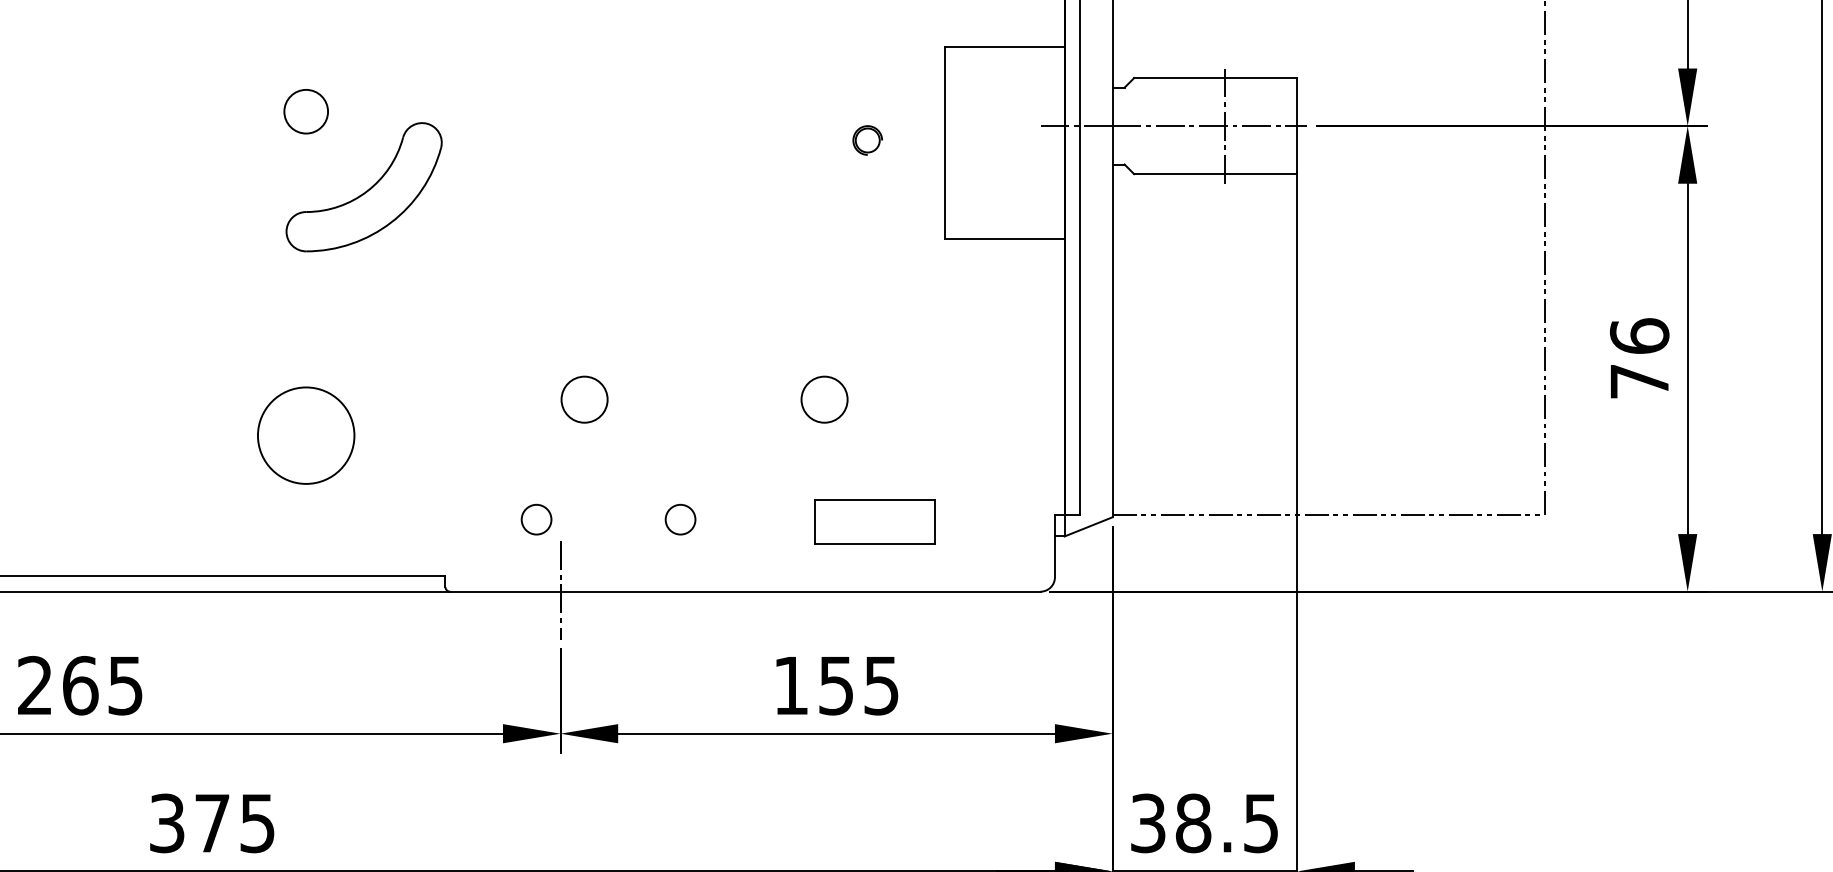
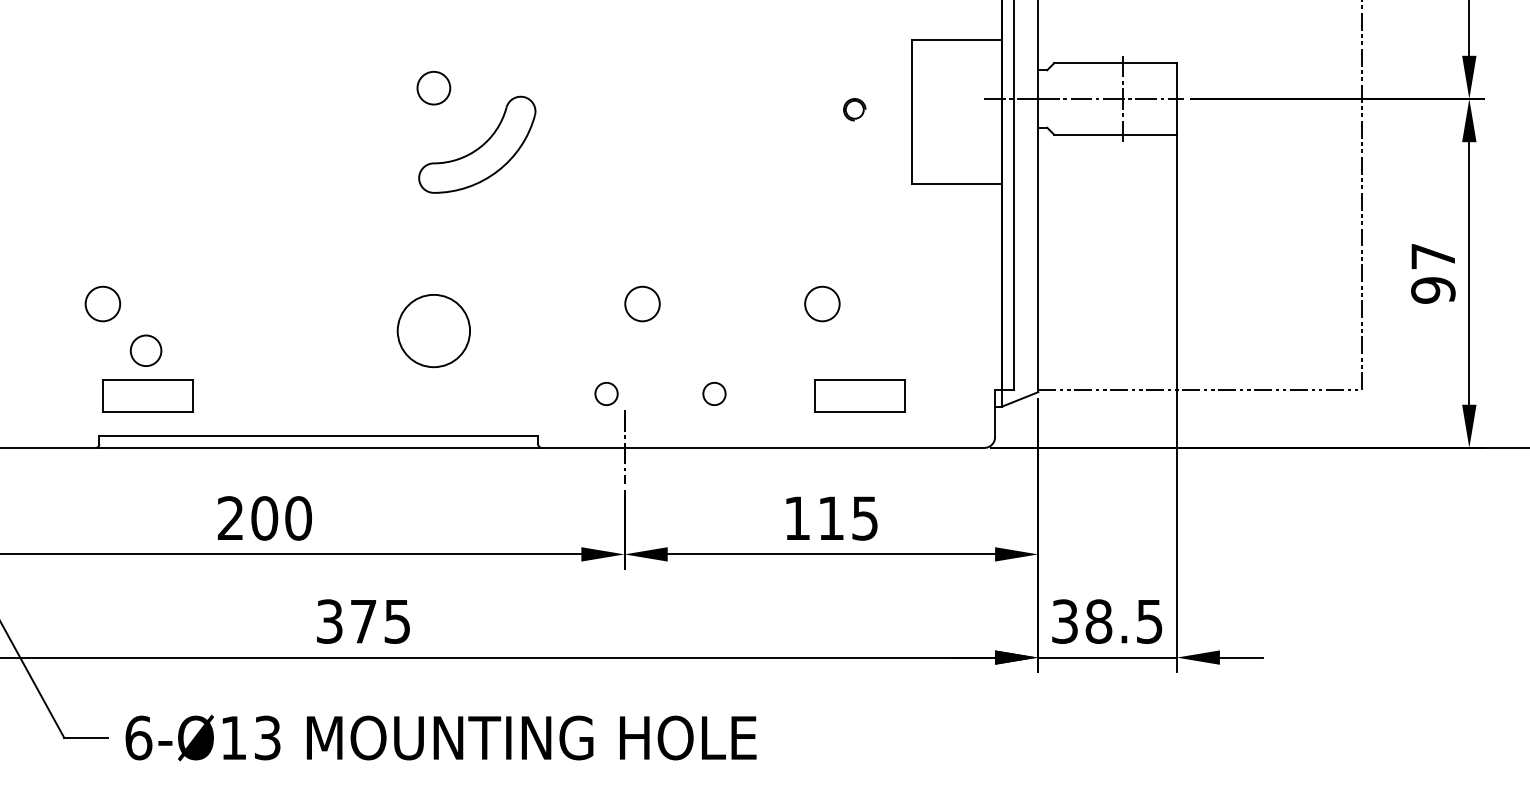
text: (1639, 358) -> (1433, 273), 76 -> 97
text: (102, 685) -> (281, 518), 265 -> 200
text: (835, 685) -> (830, 518), 155 -> 115

